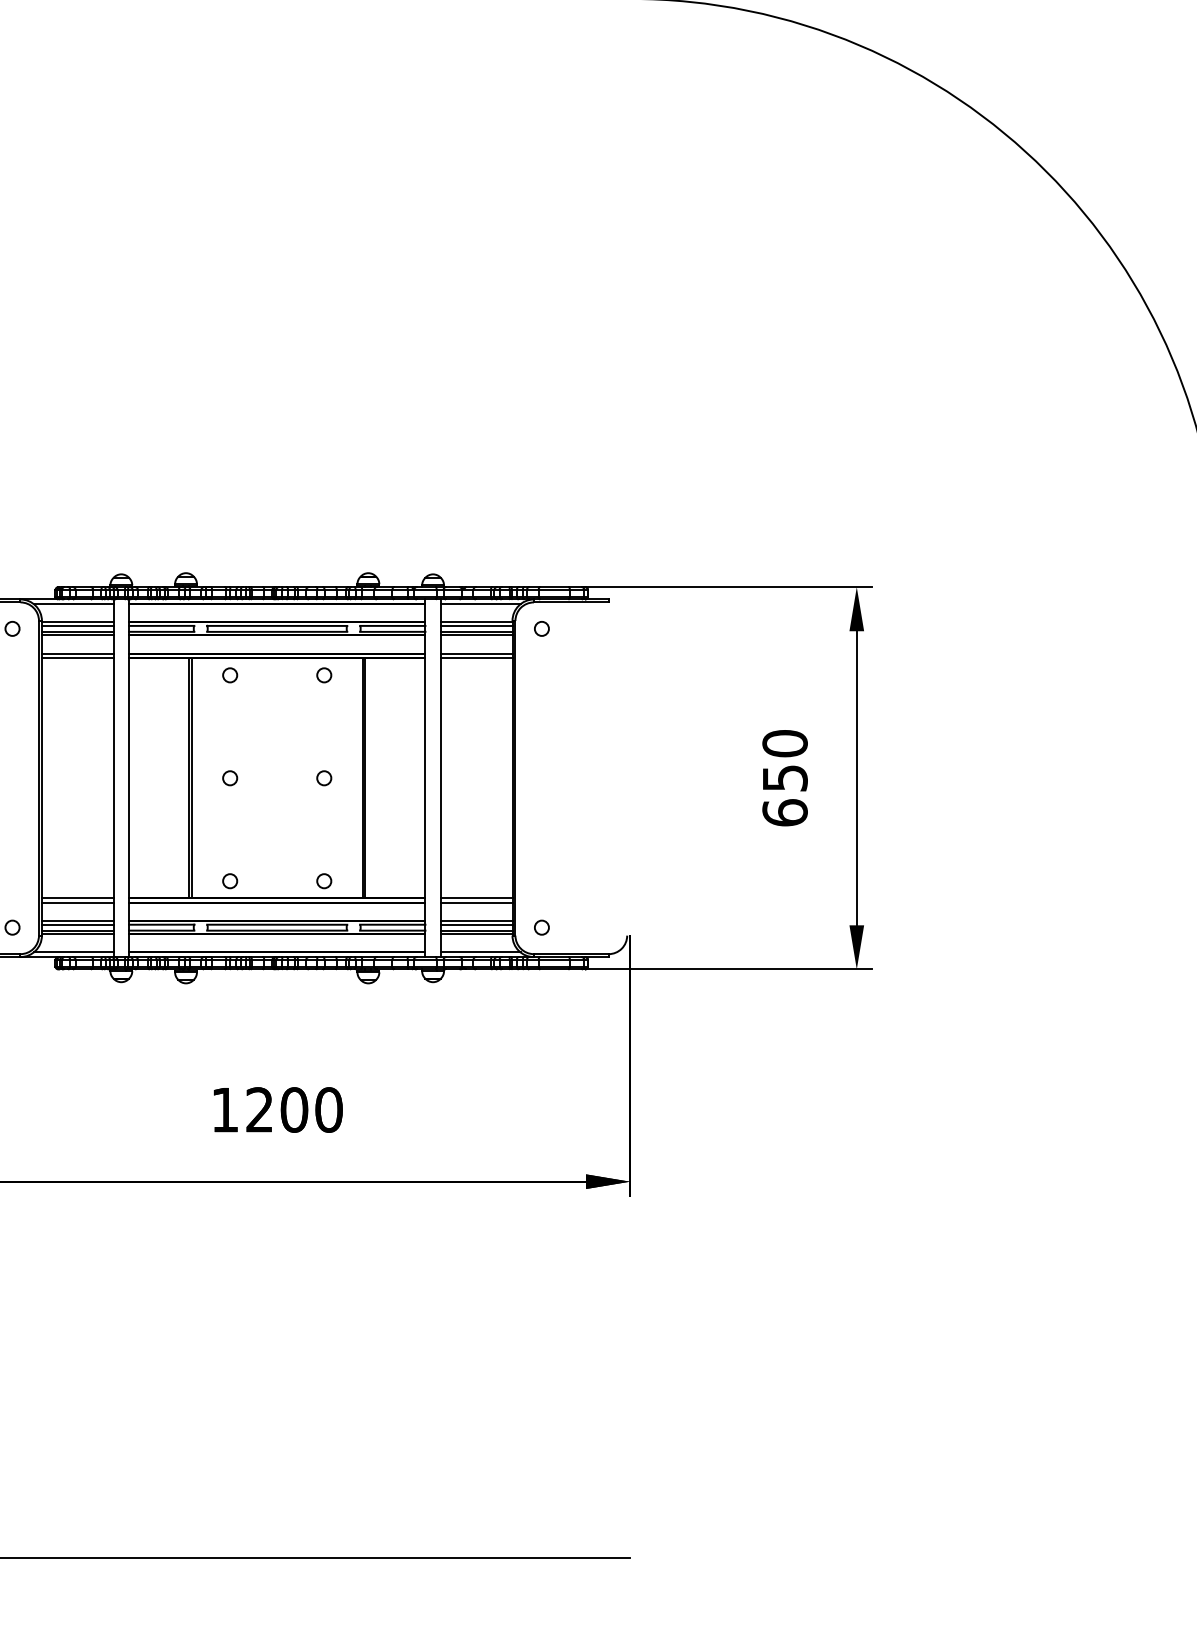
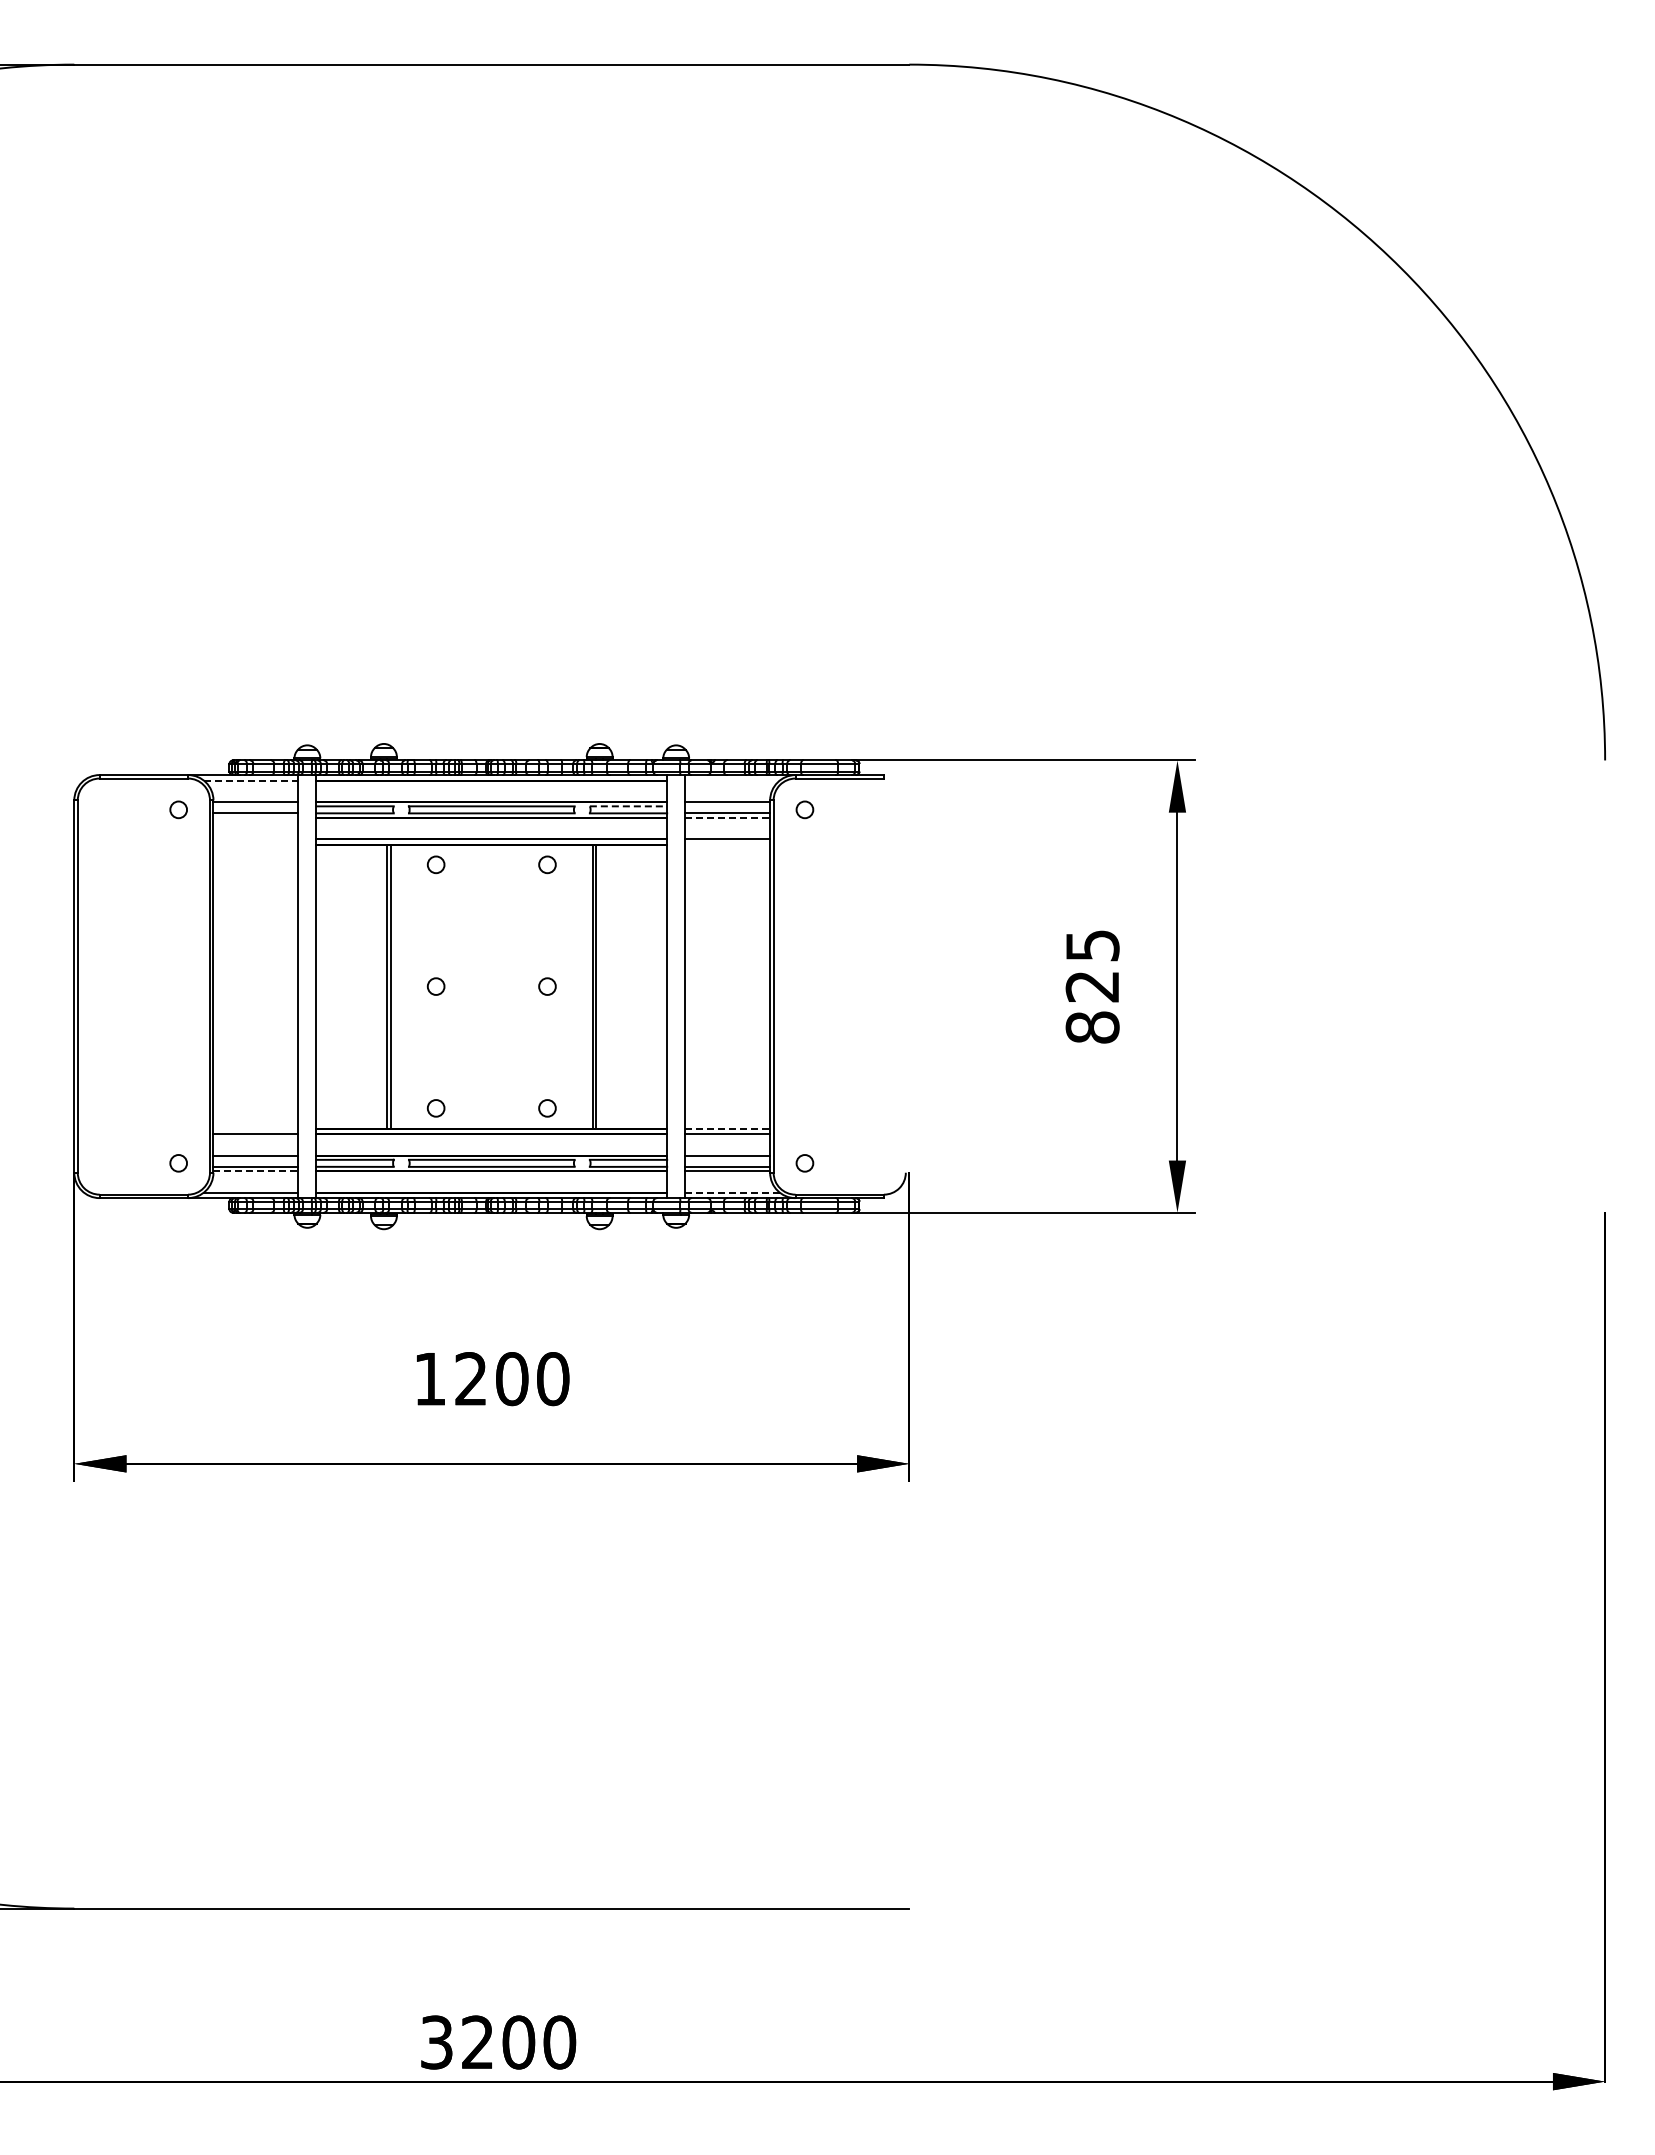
line: (74, 604) -> (251, 780), solid -> dashed
line: (480, 604) -> (732, 780), removed
line: (77, 626) -> (255, 806), removed
line: (392, 626) -> (628, 806), solid -> dashed
line: (476, 626) -> (727, 806), removed
line: (77, 635) -> (255, 817), removed
line: (477, 635) -> (728, 817), solid -> dashed
line: (77, 653) -> (255, 839), removed
line: (77, 658) -> (255, 844), removed
line: (476, 658) -> (727, 844), removed
text: (784, 778) -> (1092, 986), 650 -> 825
line: (77, 898) -> (255, 1128), removed
line: (477, 898) -> (728, 1128), solid -> dashed
line: (77, 924) -> (255, 1159), removed
line: (476, 924) -> (727, 1159), removed
line: (78, 934) -> (256, 1171), solid -> dashed
line: (480, 952) -> (732, 1192), solid -> dashed

